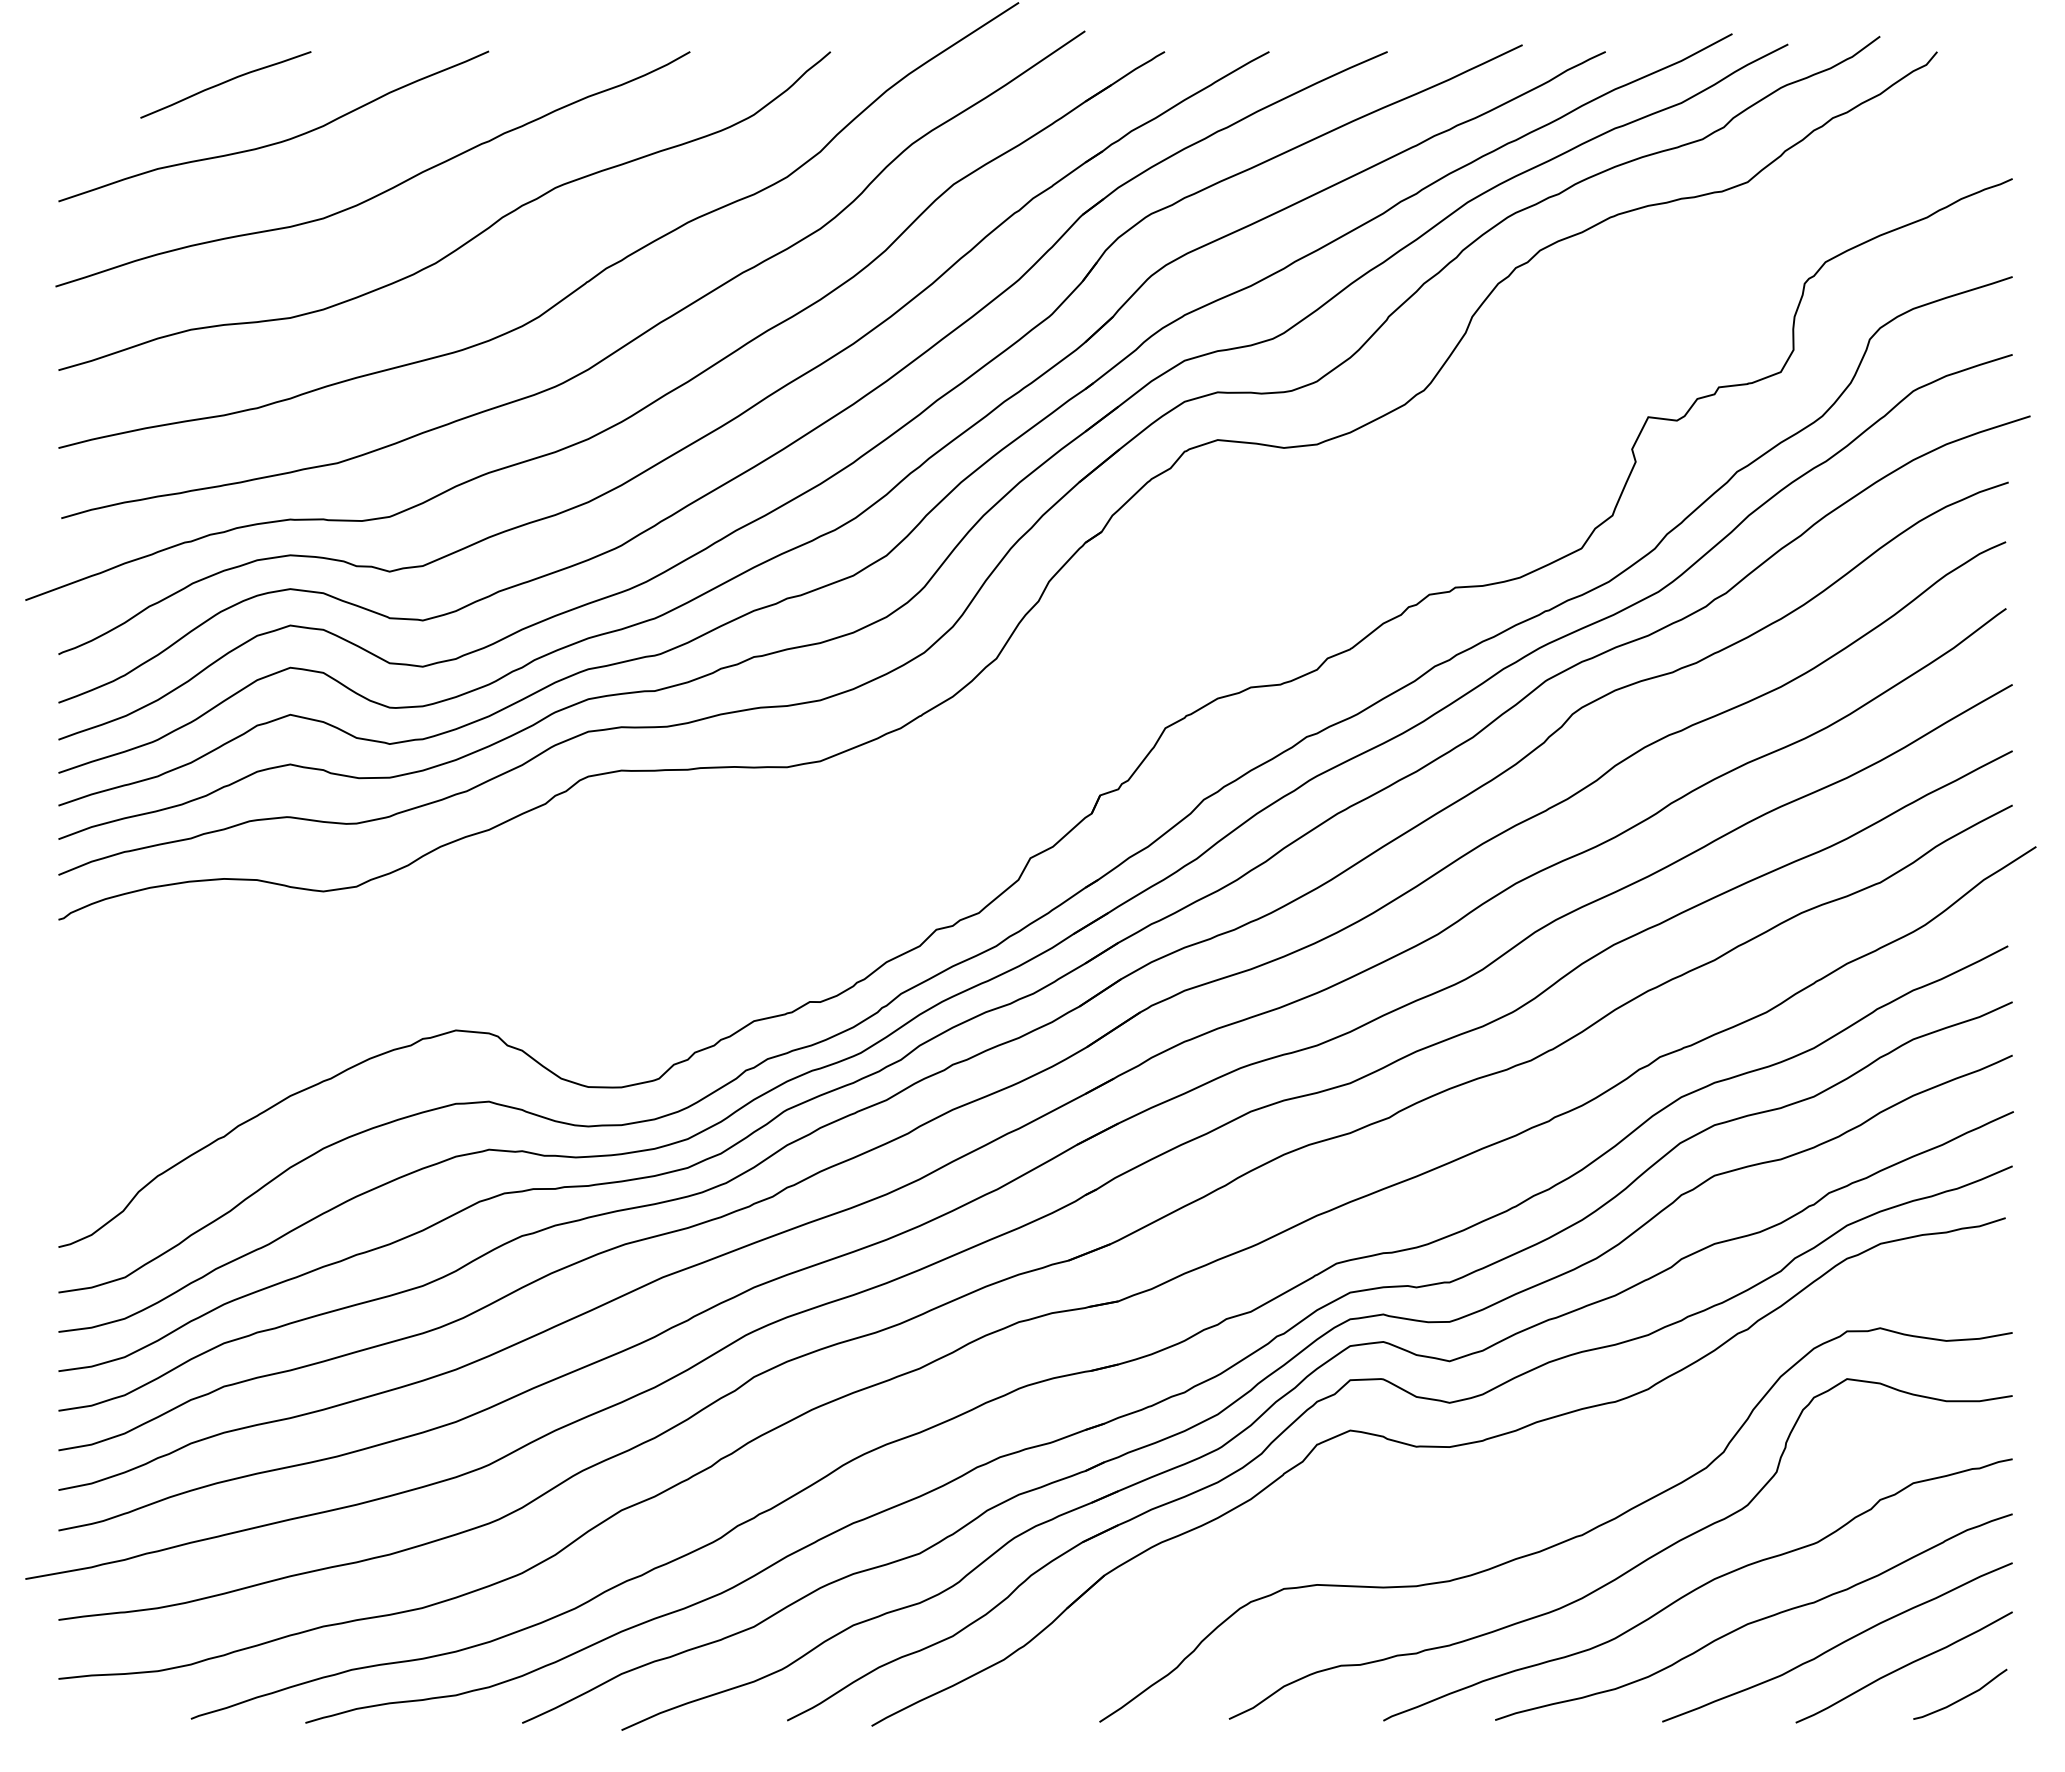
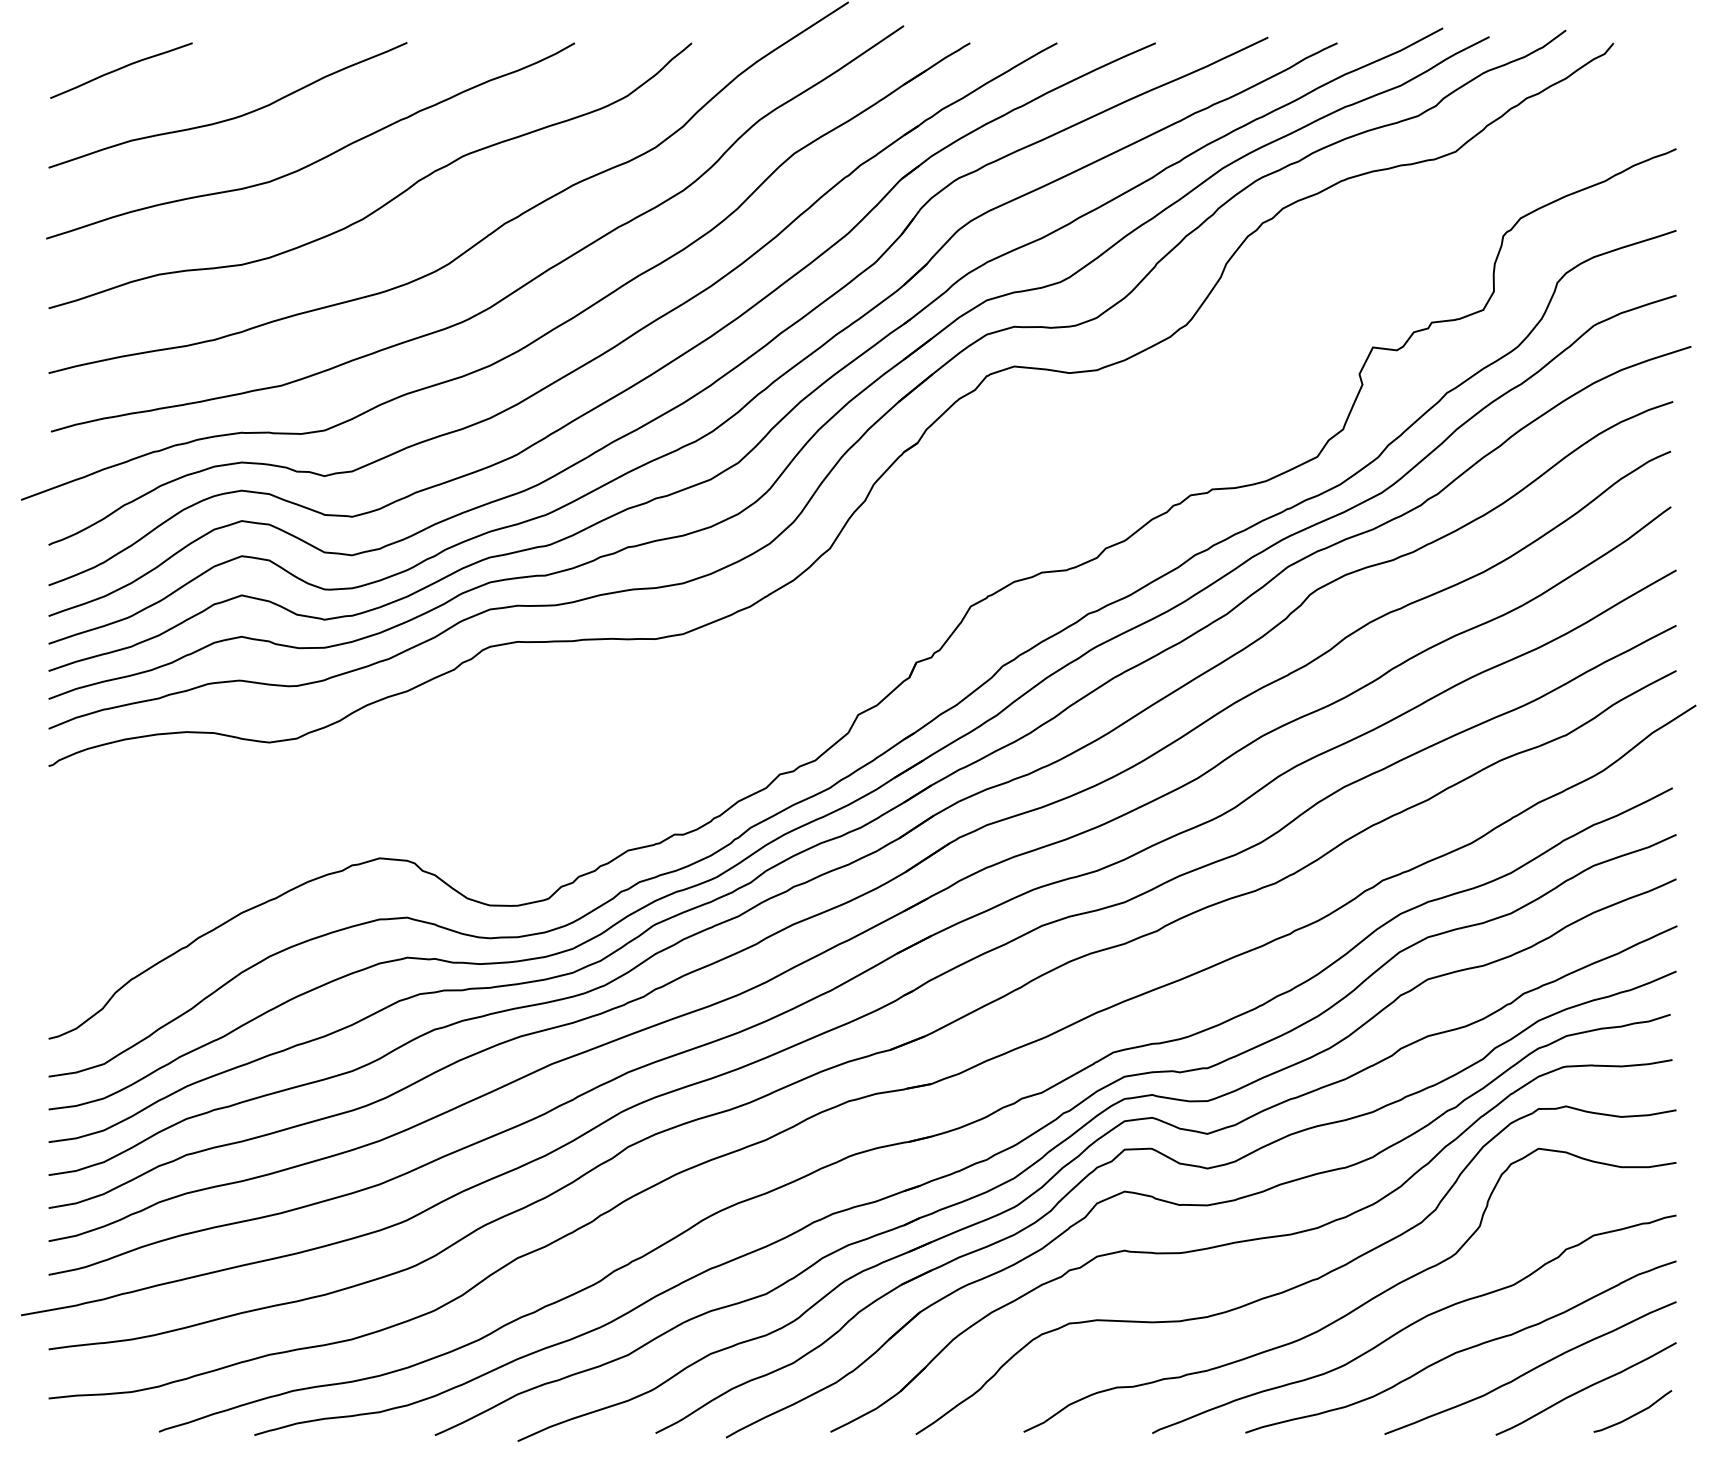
curve: (224, 83) -> (120, 69), moved
part: (1502, 1495) -> (1251, 1245), added

